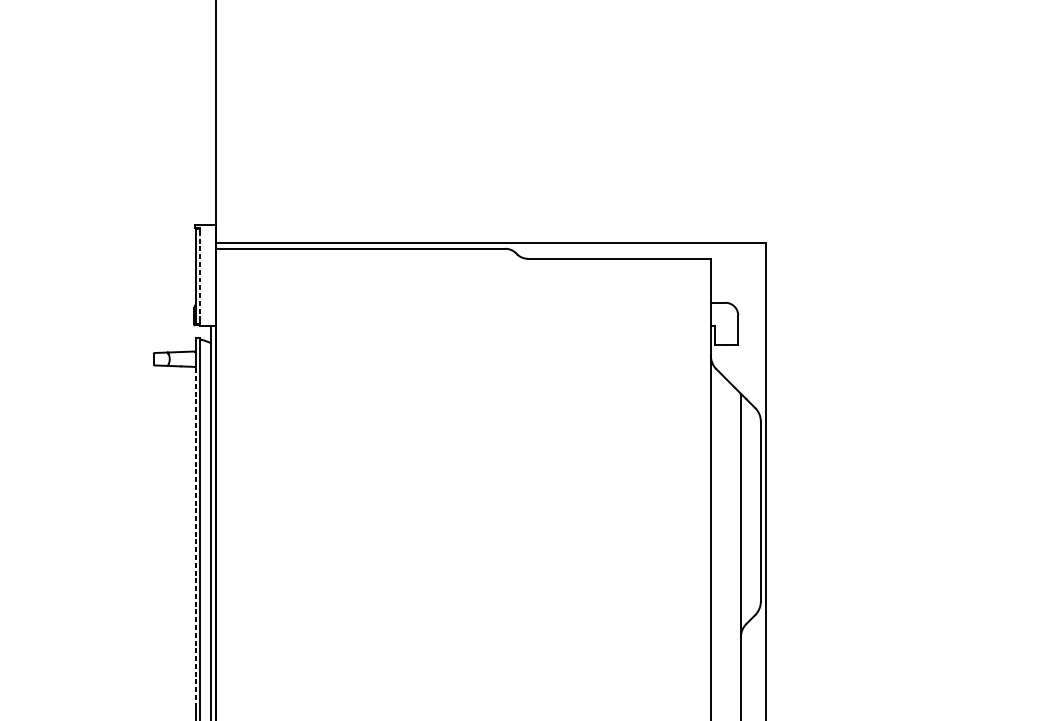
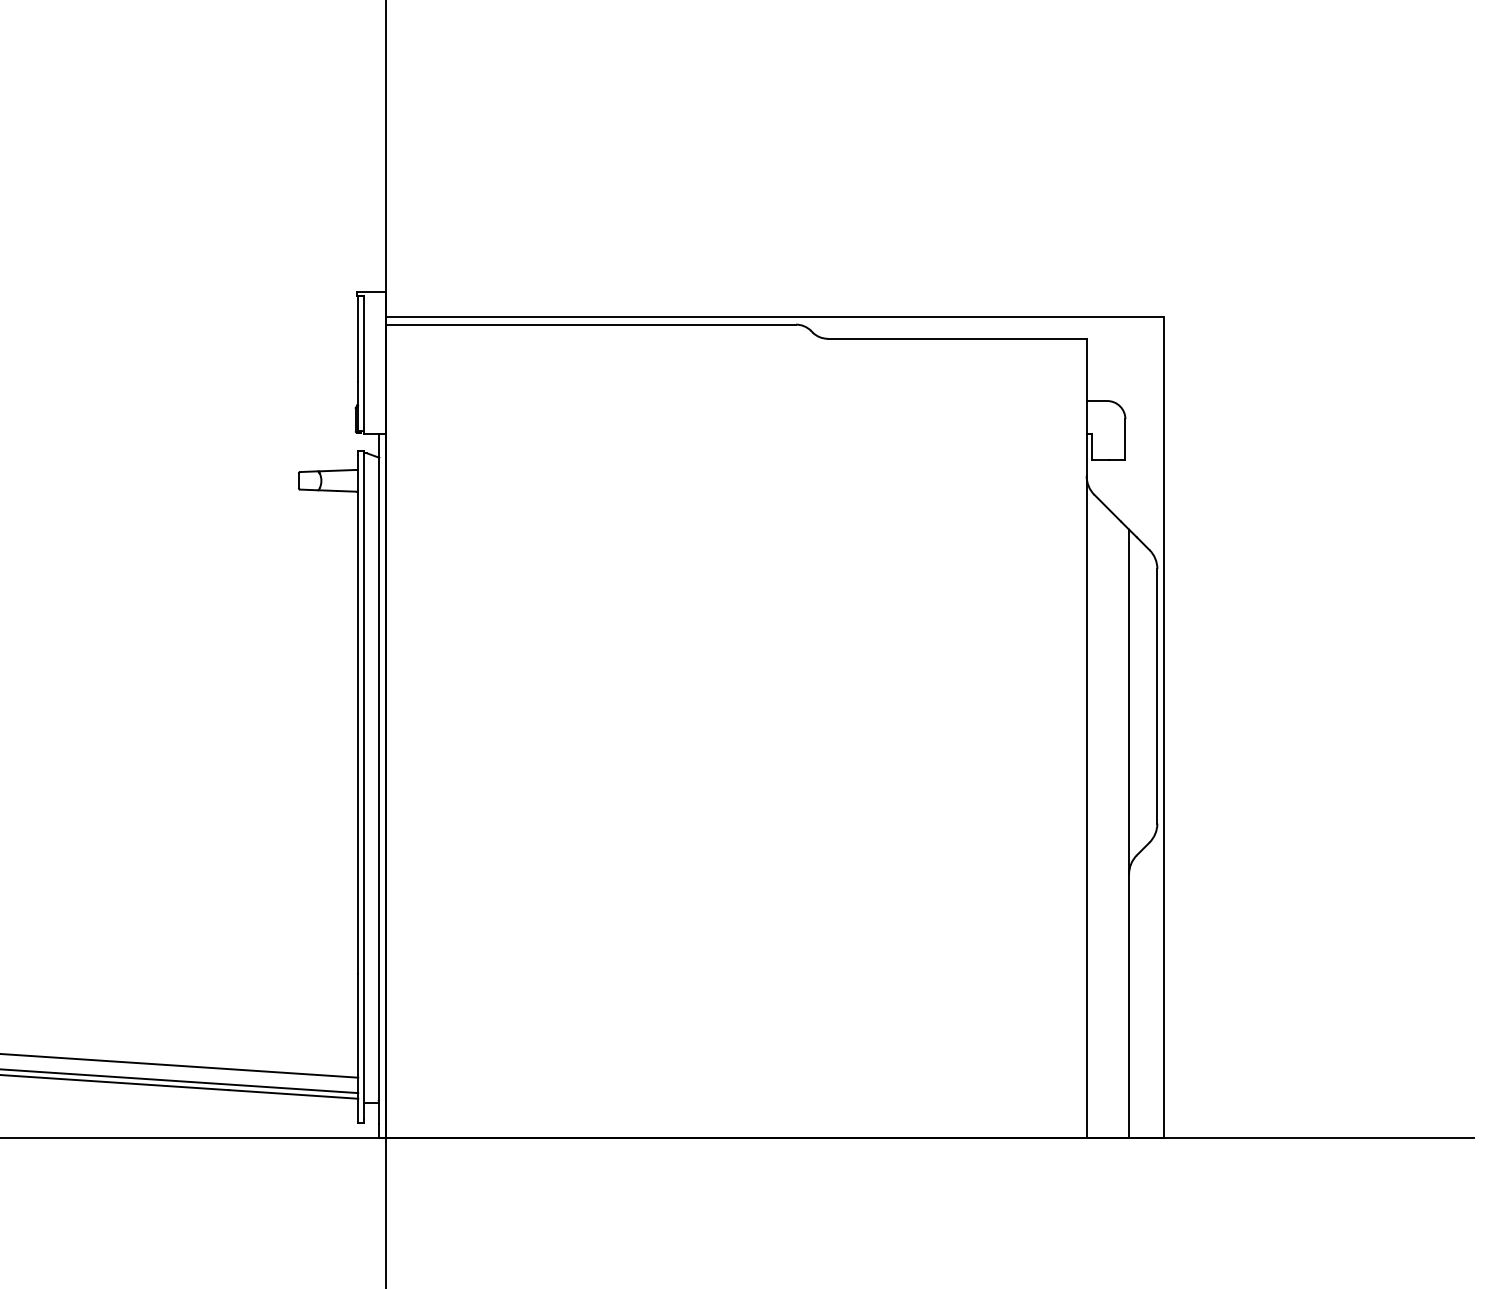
line: (199, 276) -> (363, 364), dashed -> solid
line: (195, 537) -> (358, 732), dashed -> solid

